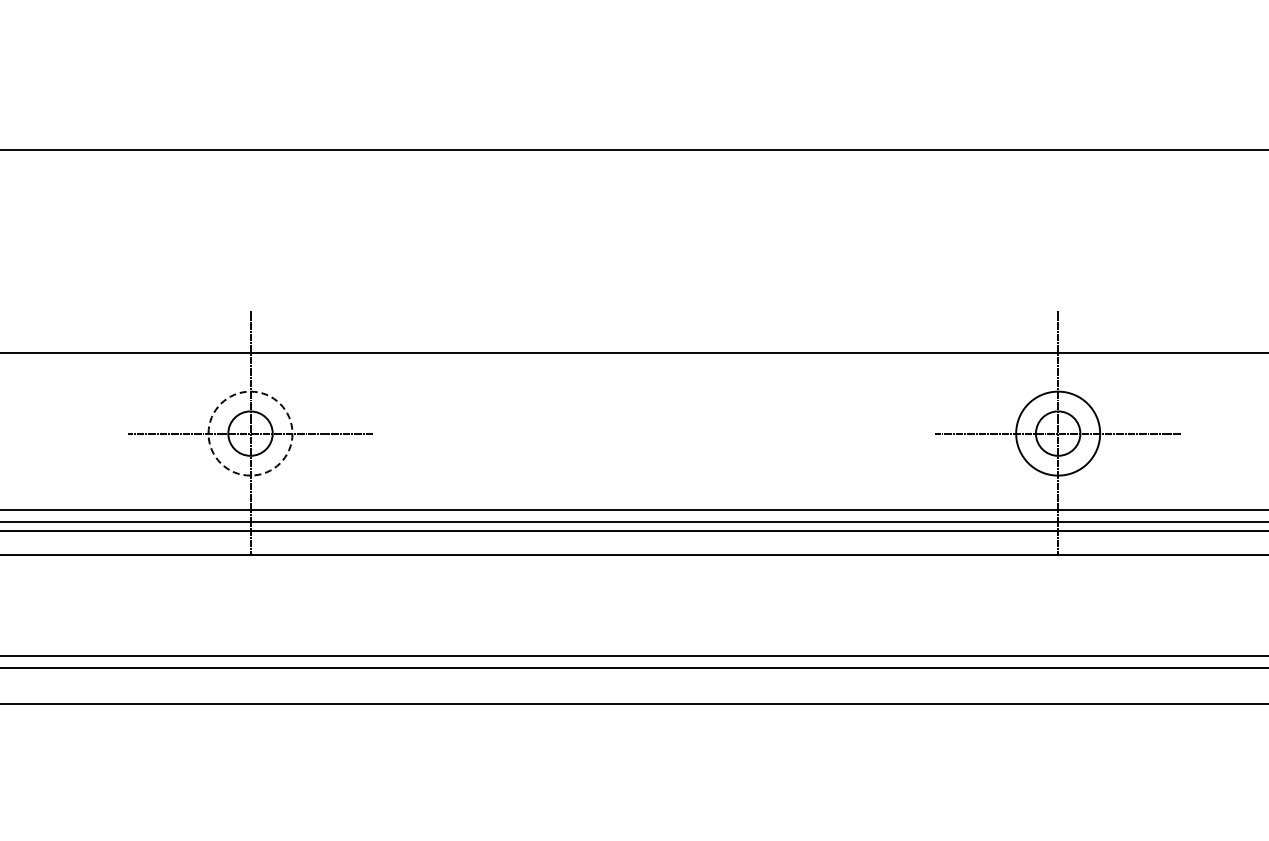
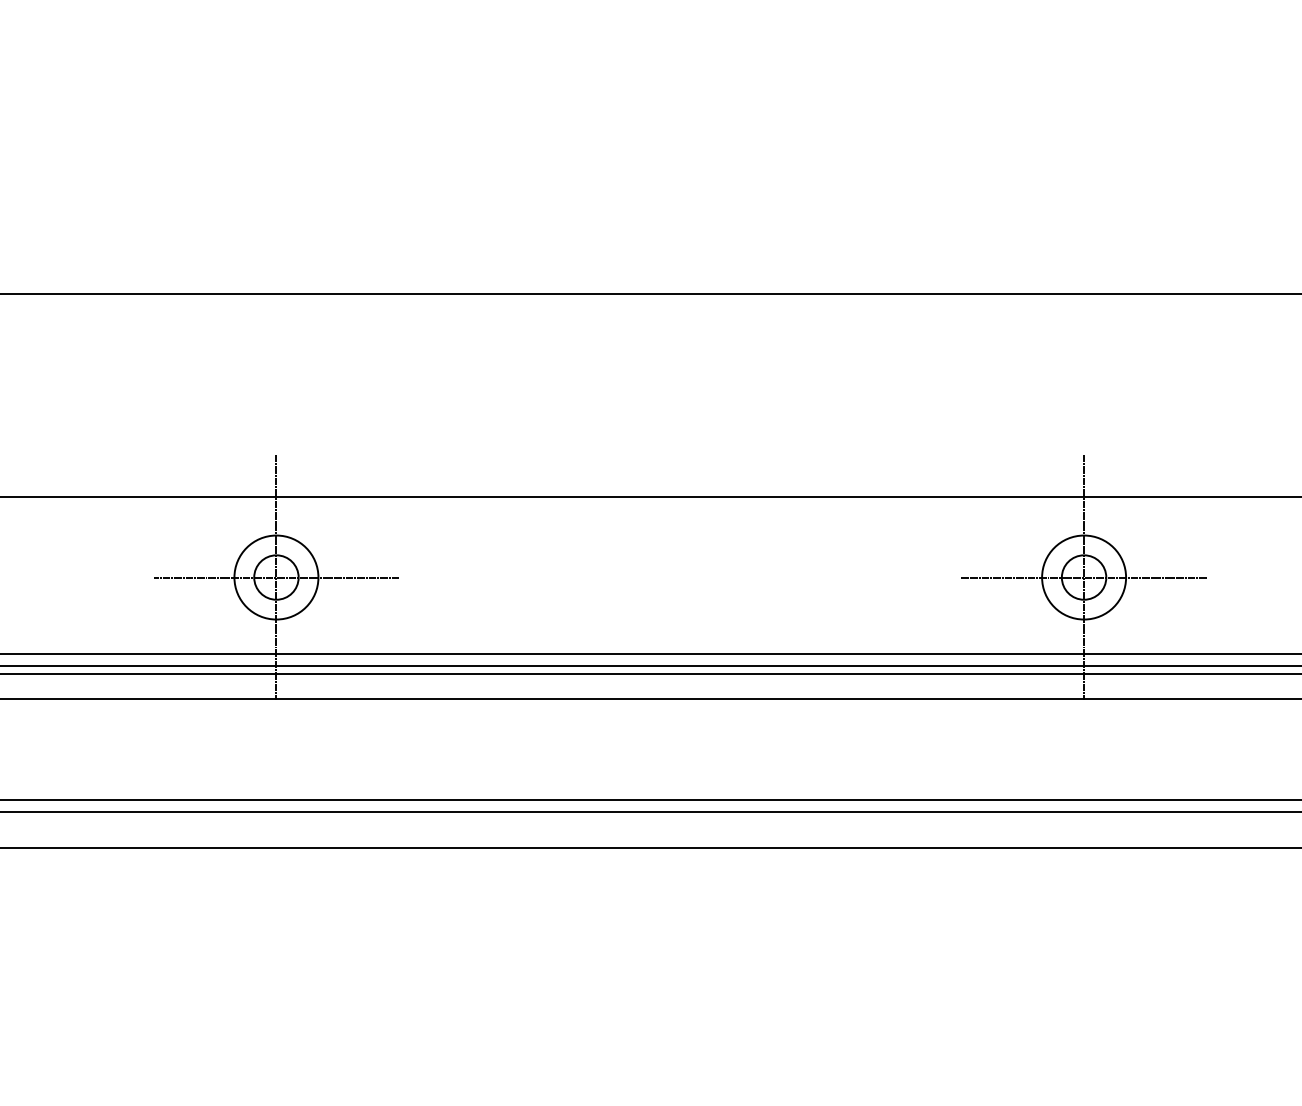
circle: (250, 433) -> (276, 577), dashed -> solid

